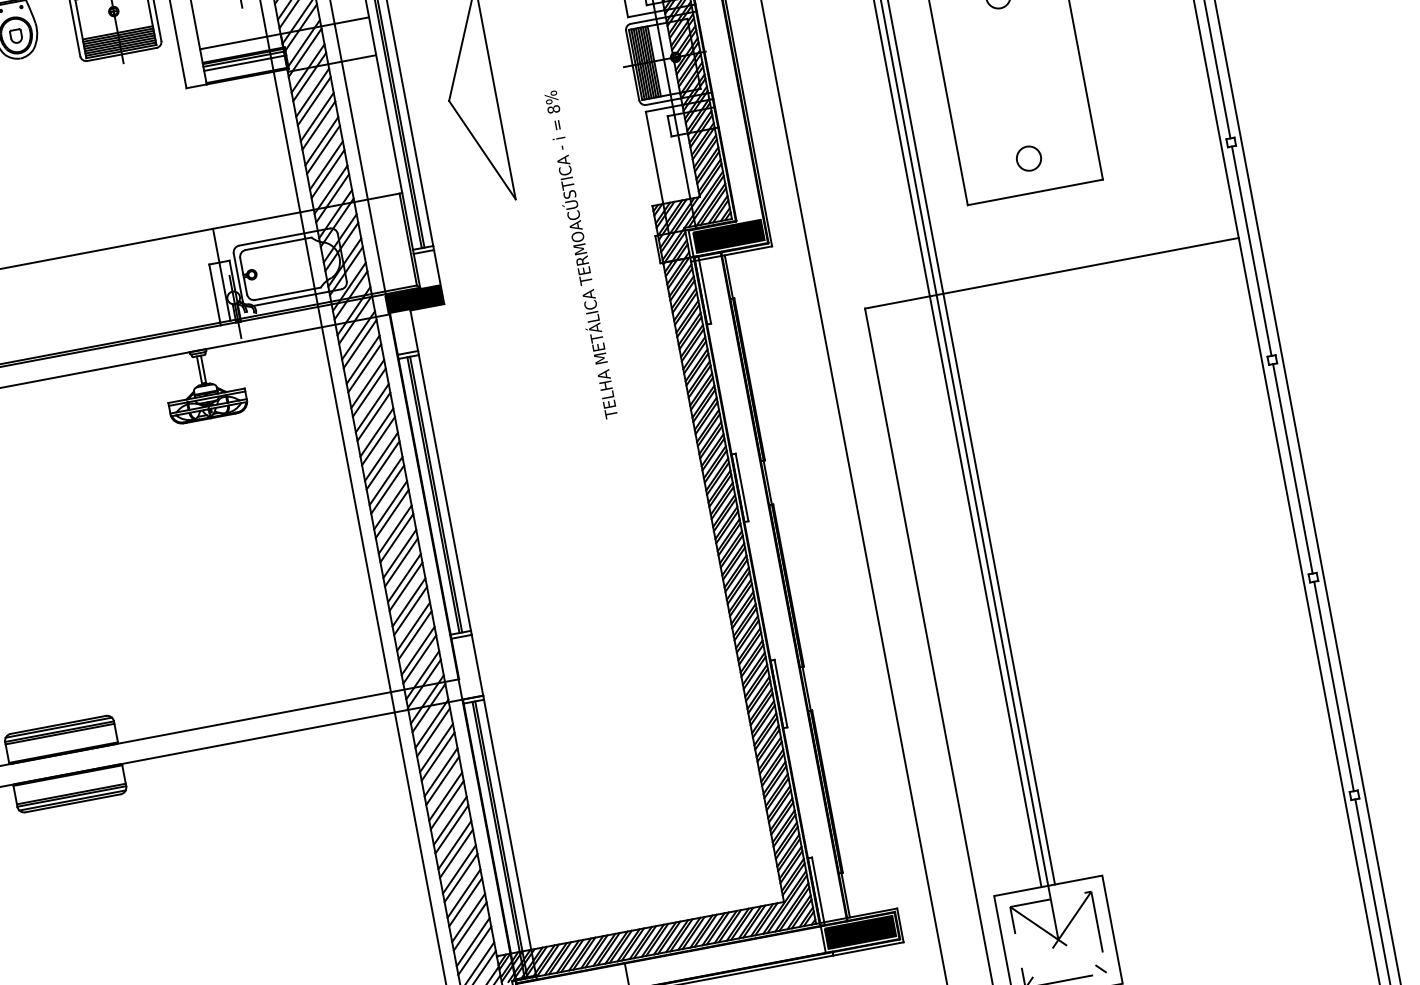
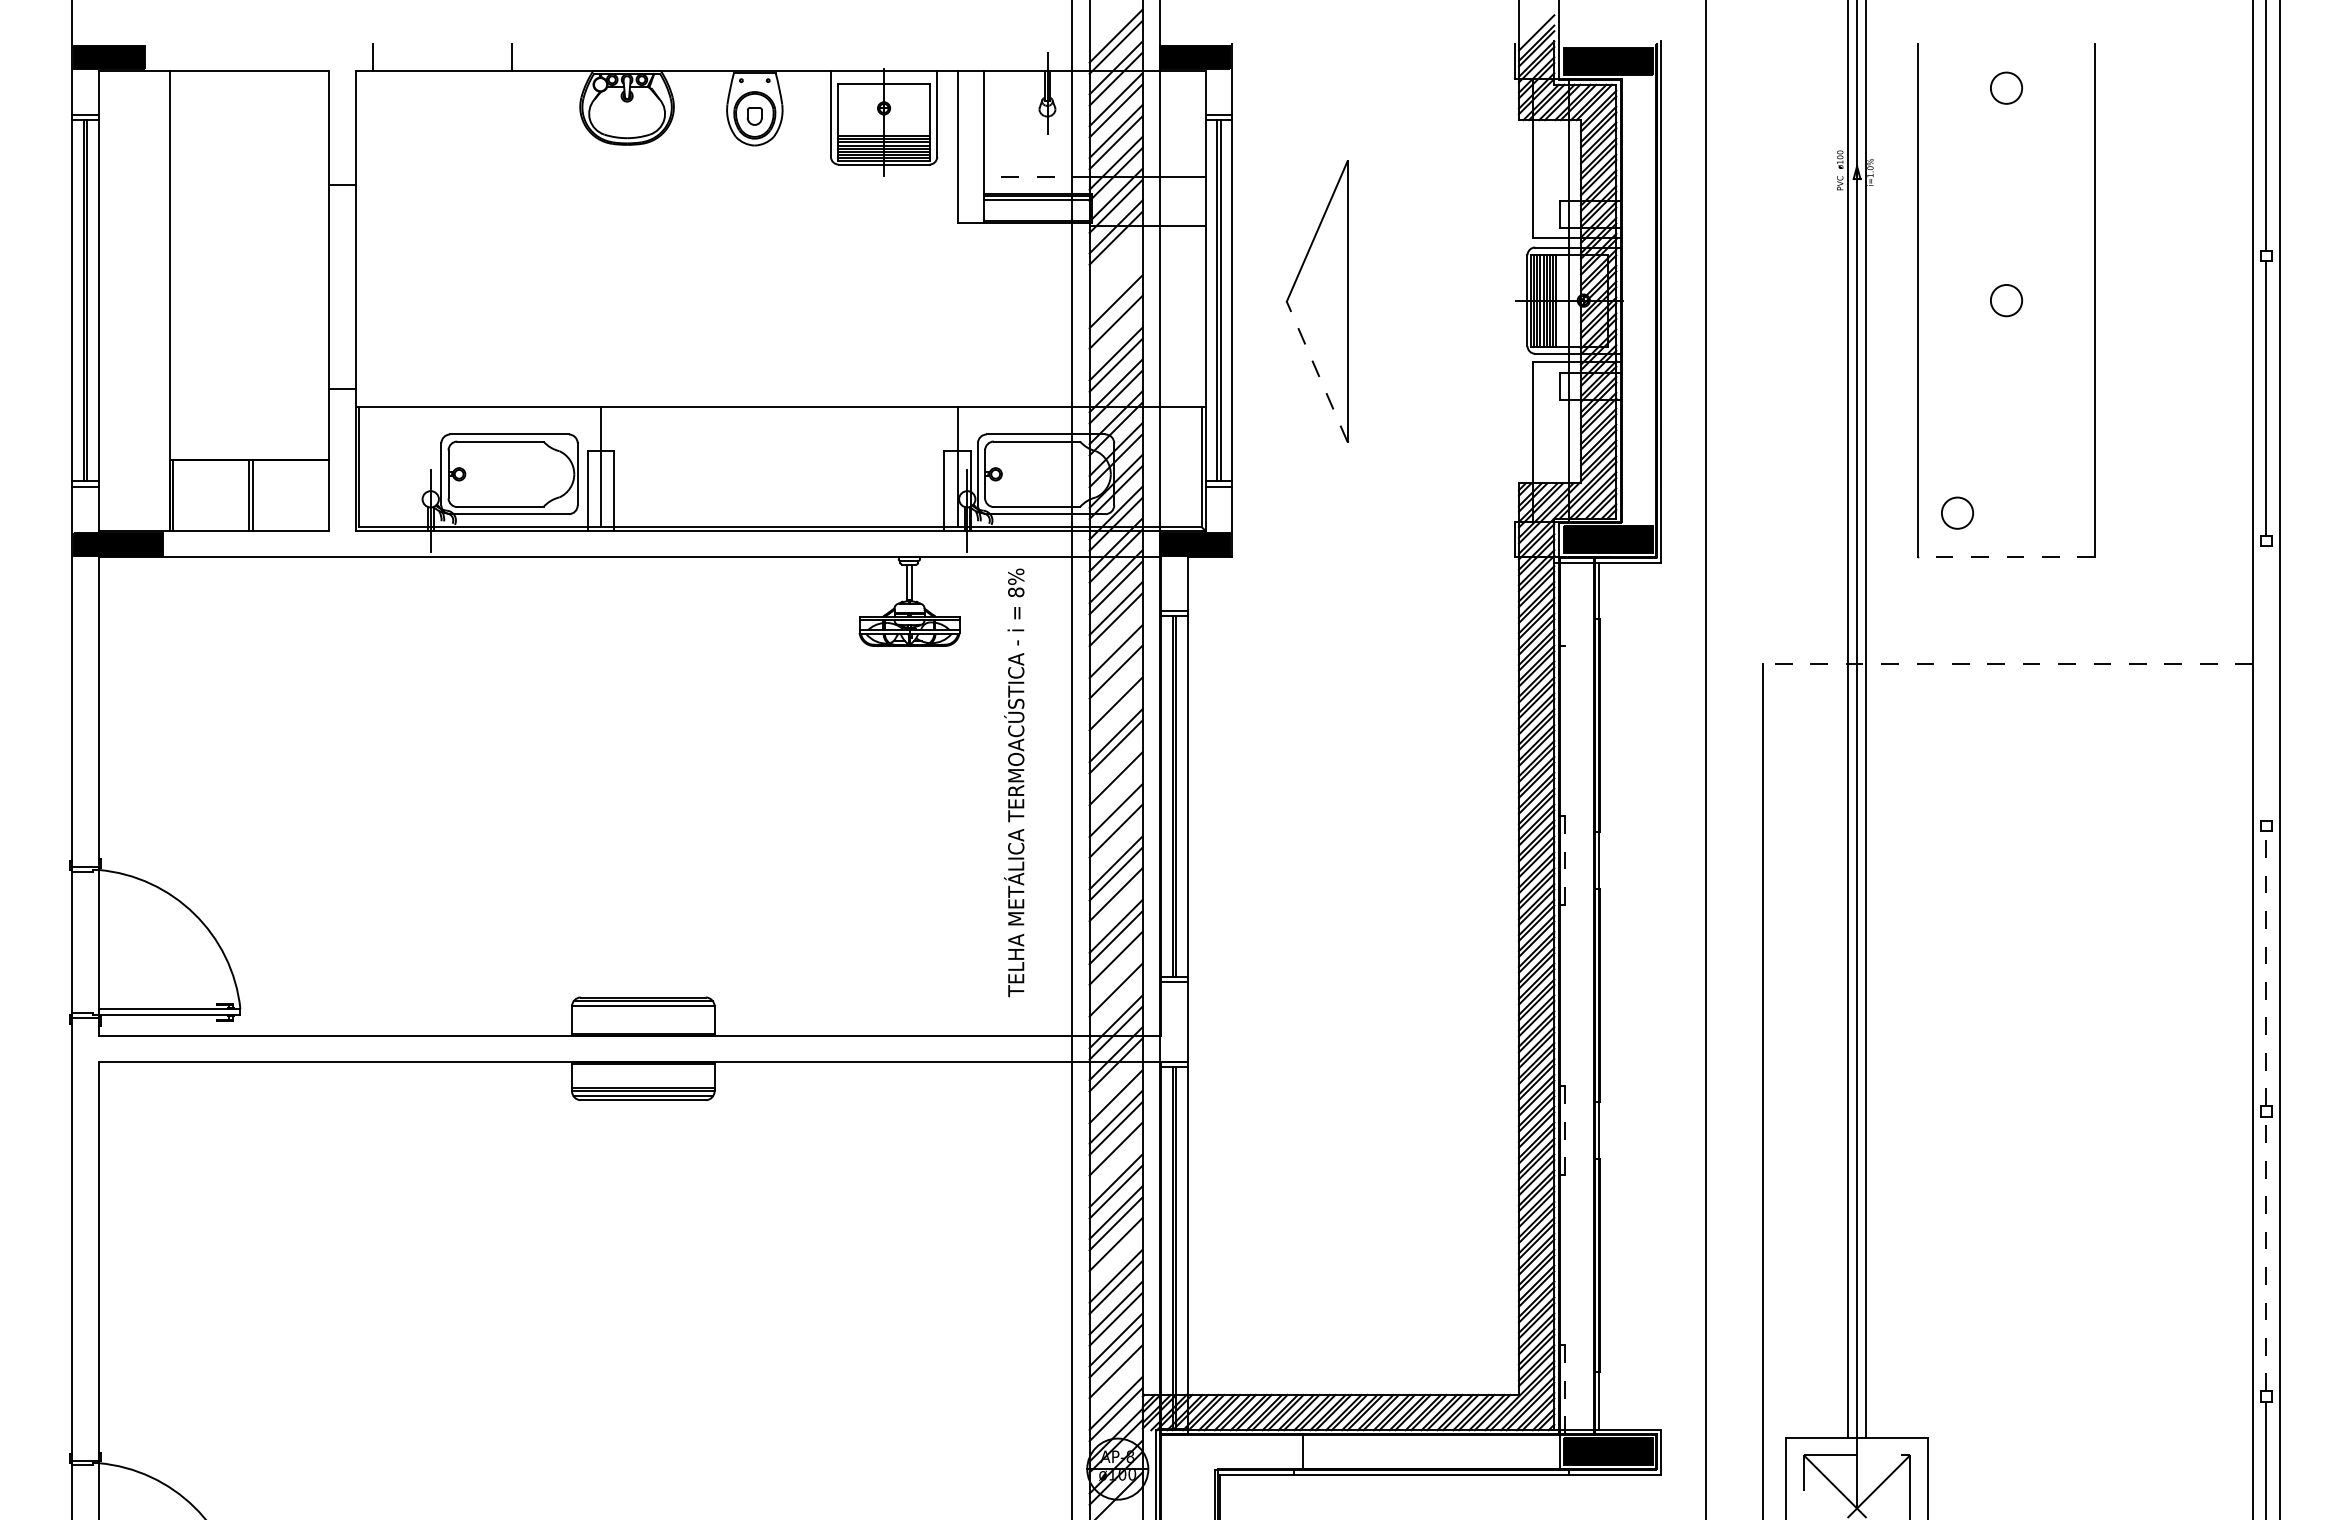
line: (240, 41) -> (1037, 176), solid -> dashed
line: (244, 63) -> (1037, 205), removed
line: (312, 92) -> (1115, 258), removed
line: (313, 101) -> (1115, 269), removed
line: (316, 117) -> (1115, 290), removed
line: (322, 149) -> (1115, 333), removed
line: (481, 150) -> (1316, 371), solid -> dashed
circle: (1028, 158) -> (1957, 512), moved
line: (1035, 192) -> (2006, 557), solid -> dashed
line: (1251, 251) -> (2266, 683), removed
text: (579, 254) -> (1014, 782), moved
line: (1052, 273) -> (2008, 663), solid -> dashed
line: (705, 289) -> (1565, 601), removed
line: (367, 383) -> (1115, 639), removed
line: (373, 416) -> (1115, 682), removed
line: (377, 440) -> (1115, 714), removed
line: (1293, 468) -> (2266, 968), solid -> dashed
line: (385, 480) -> (1115, 766), removed
line: (742, 487) -> (1565, 860), solid -> dashed
line: (390, 504) -> (1115, 798), removed
line: (396, 537) -> (1115, 841), removed
line: (405, 586) -> (1115, 905), removed
line: (414, 635) -> (1115, 969), removed
line: (419, 659) -> (1115, 1000), removed
line: (1334, 686) -> (2266, 1253), solid -> dashed
line: (781, 693) -> (1565, 1130), solid -> dashed
line: (431, 723) -> (1115, 1084), removed
line: (60, 734) -> (643, 1009), removed
line: (442, 780) -> (1115, 1159), removed
line: (455, 853) -> (1115, 1255), removed
line: (818, 891) -> (1565, 1389), solid -> dashed
line: (474, 950) -> (1115, 1382), removed

